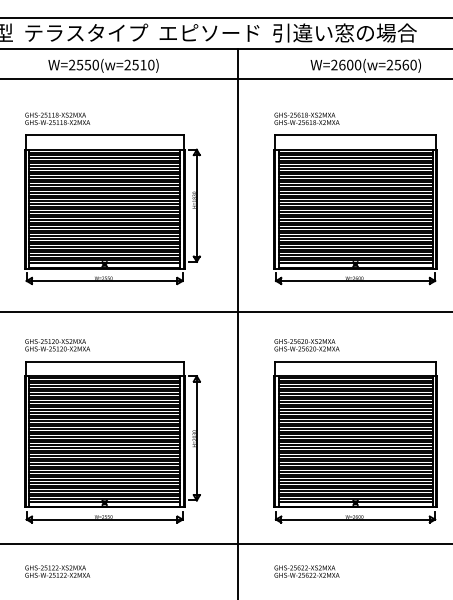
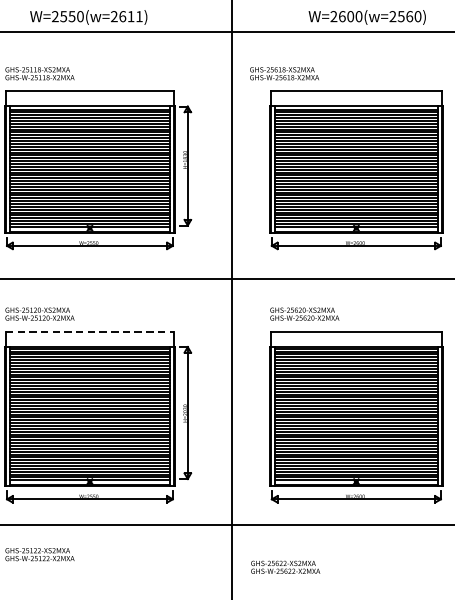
text: (143, 64) -> (131, 15), W=2550(w=2510) -> W=2550(w=2611)
text: (306, 118) -> (284, 73), moved
line: (105, 361) -> (90, 331), solid -> dashed
text: (306, 571) -> (285, 567), moved

